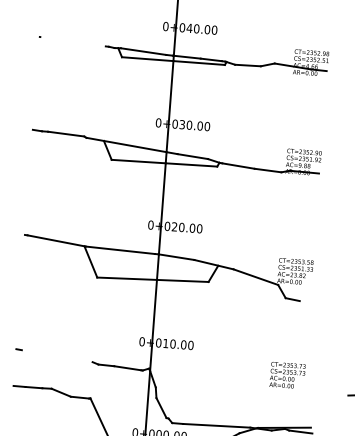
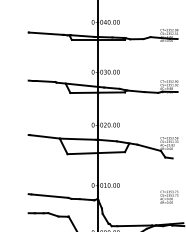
line: (72, 41) -> (45, 33), added
line: (56, 354) -> (49, 195), added

